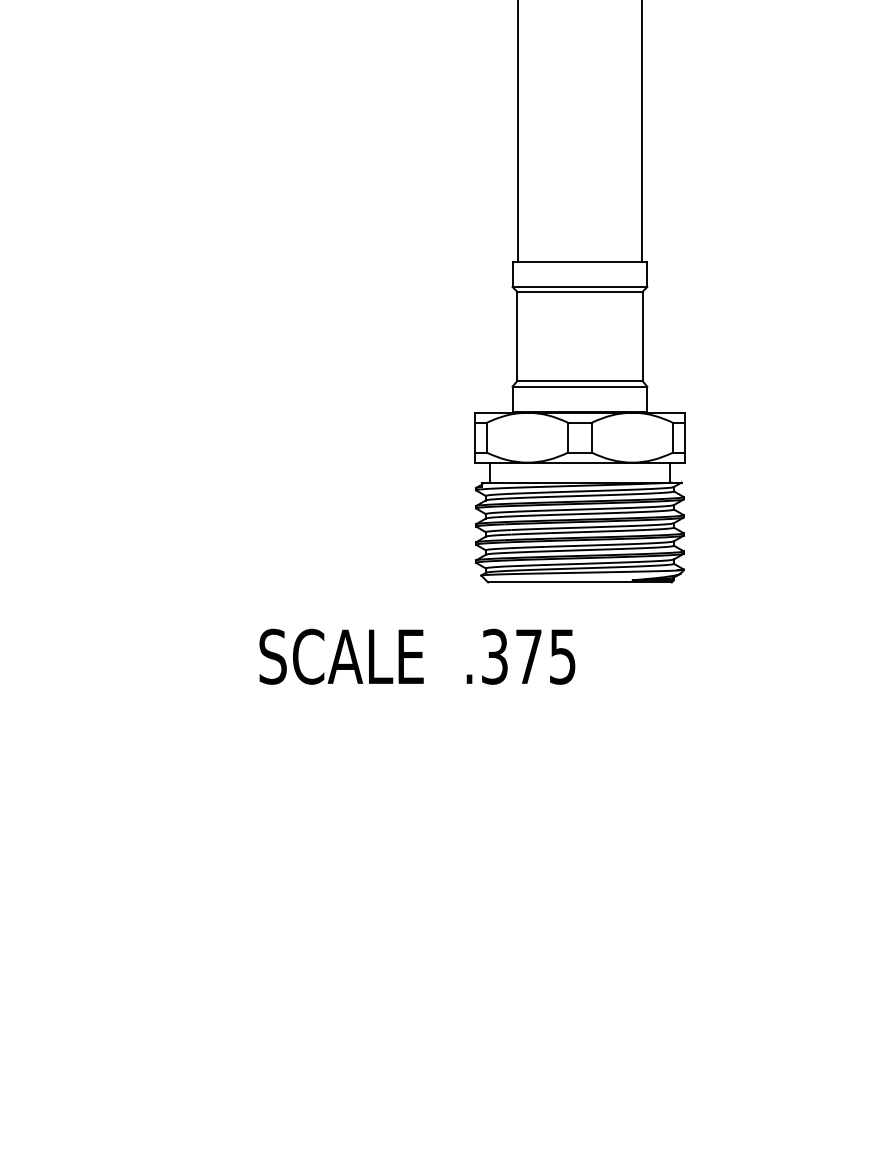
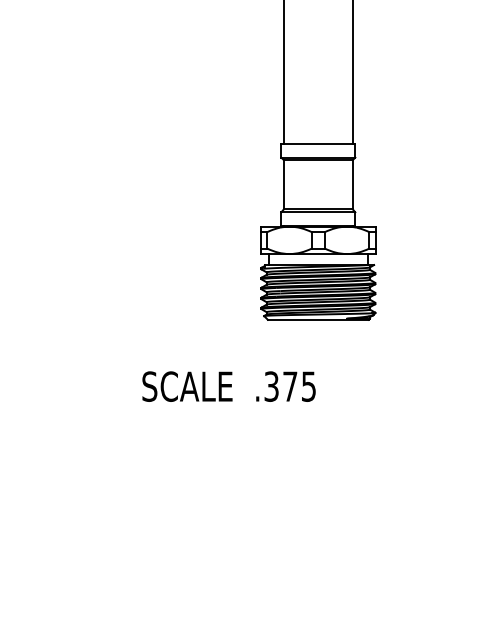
text: (416, 656) -> (228, 386), moved

